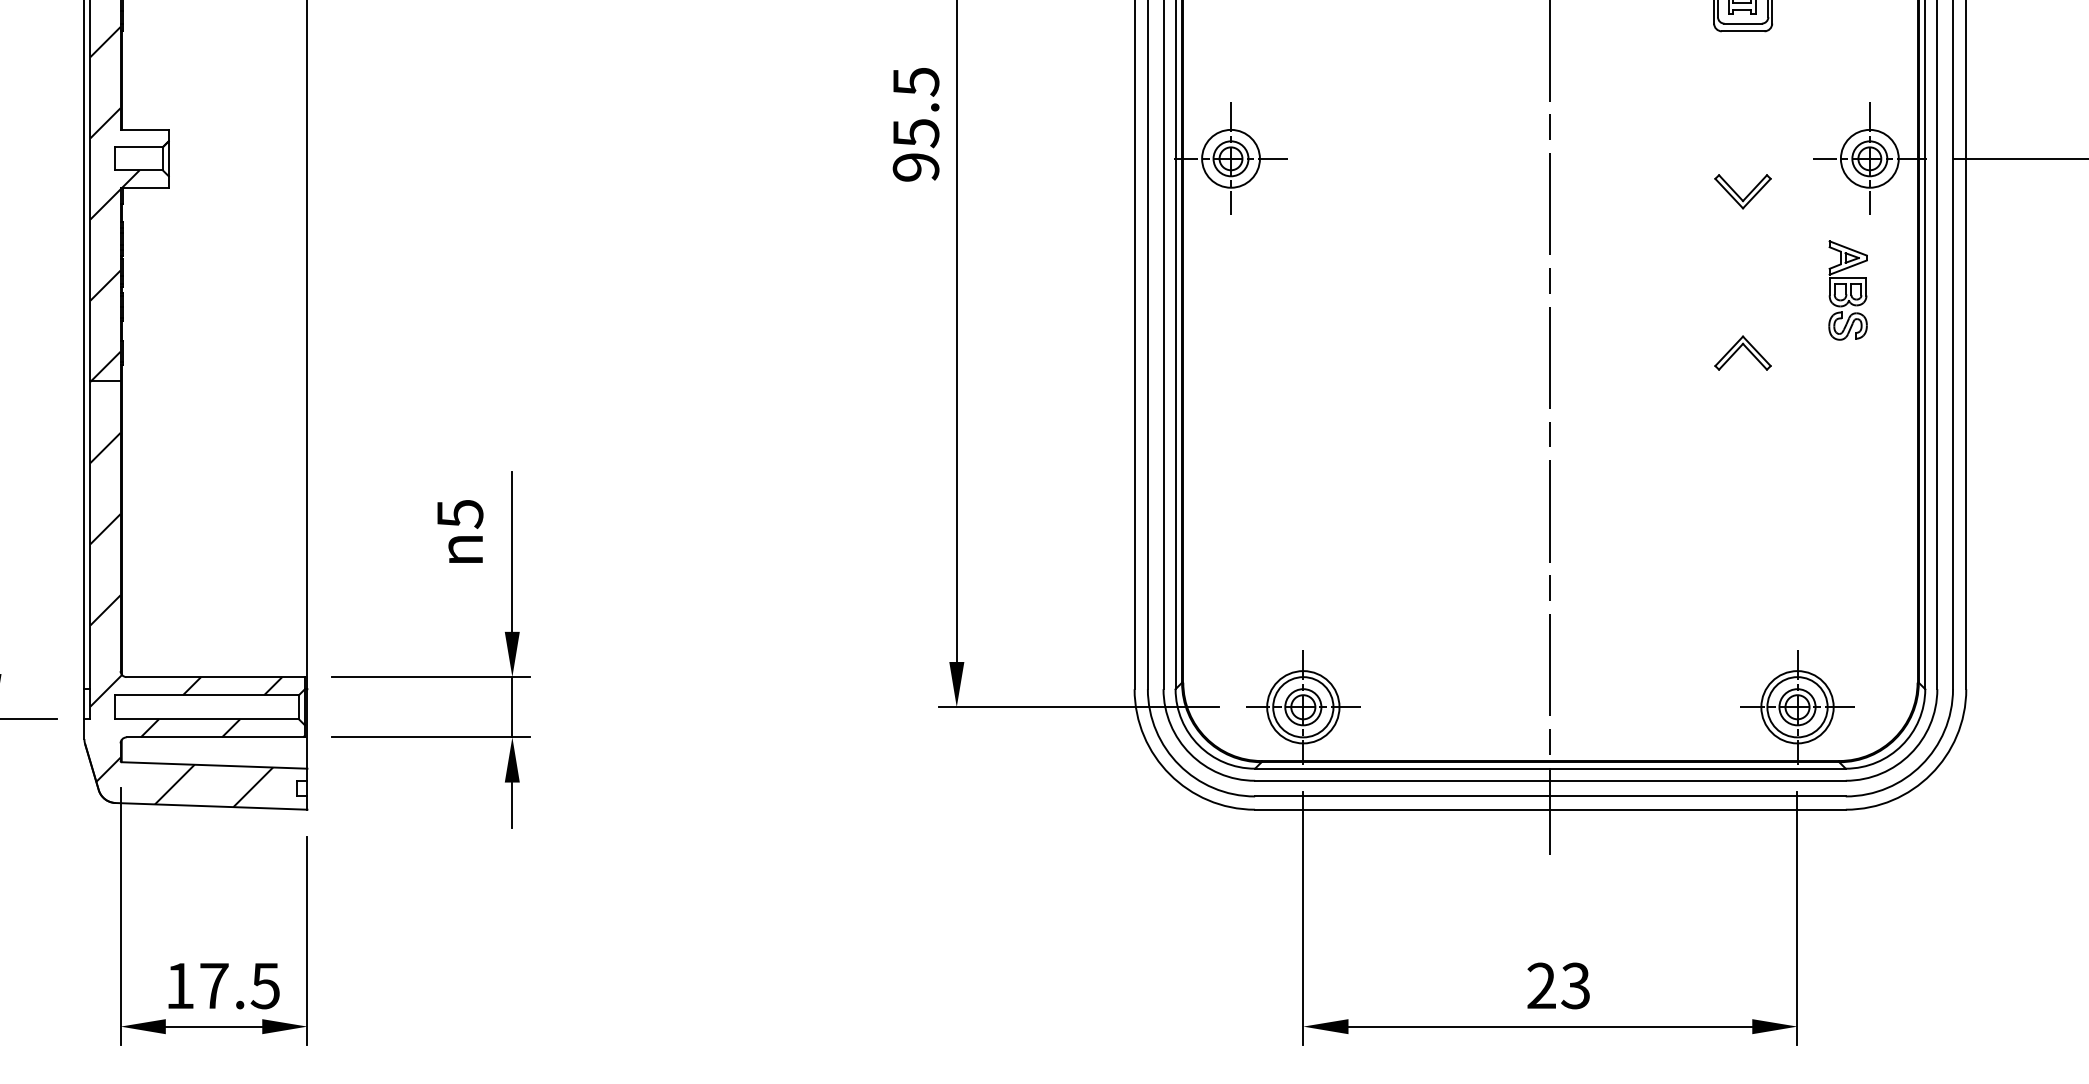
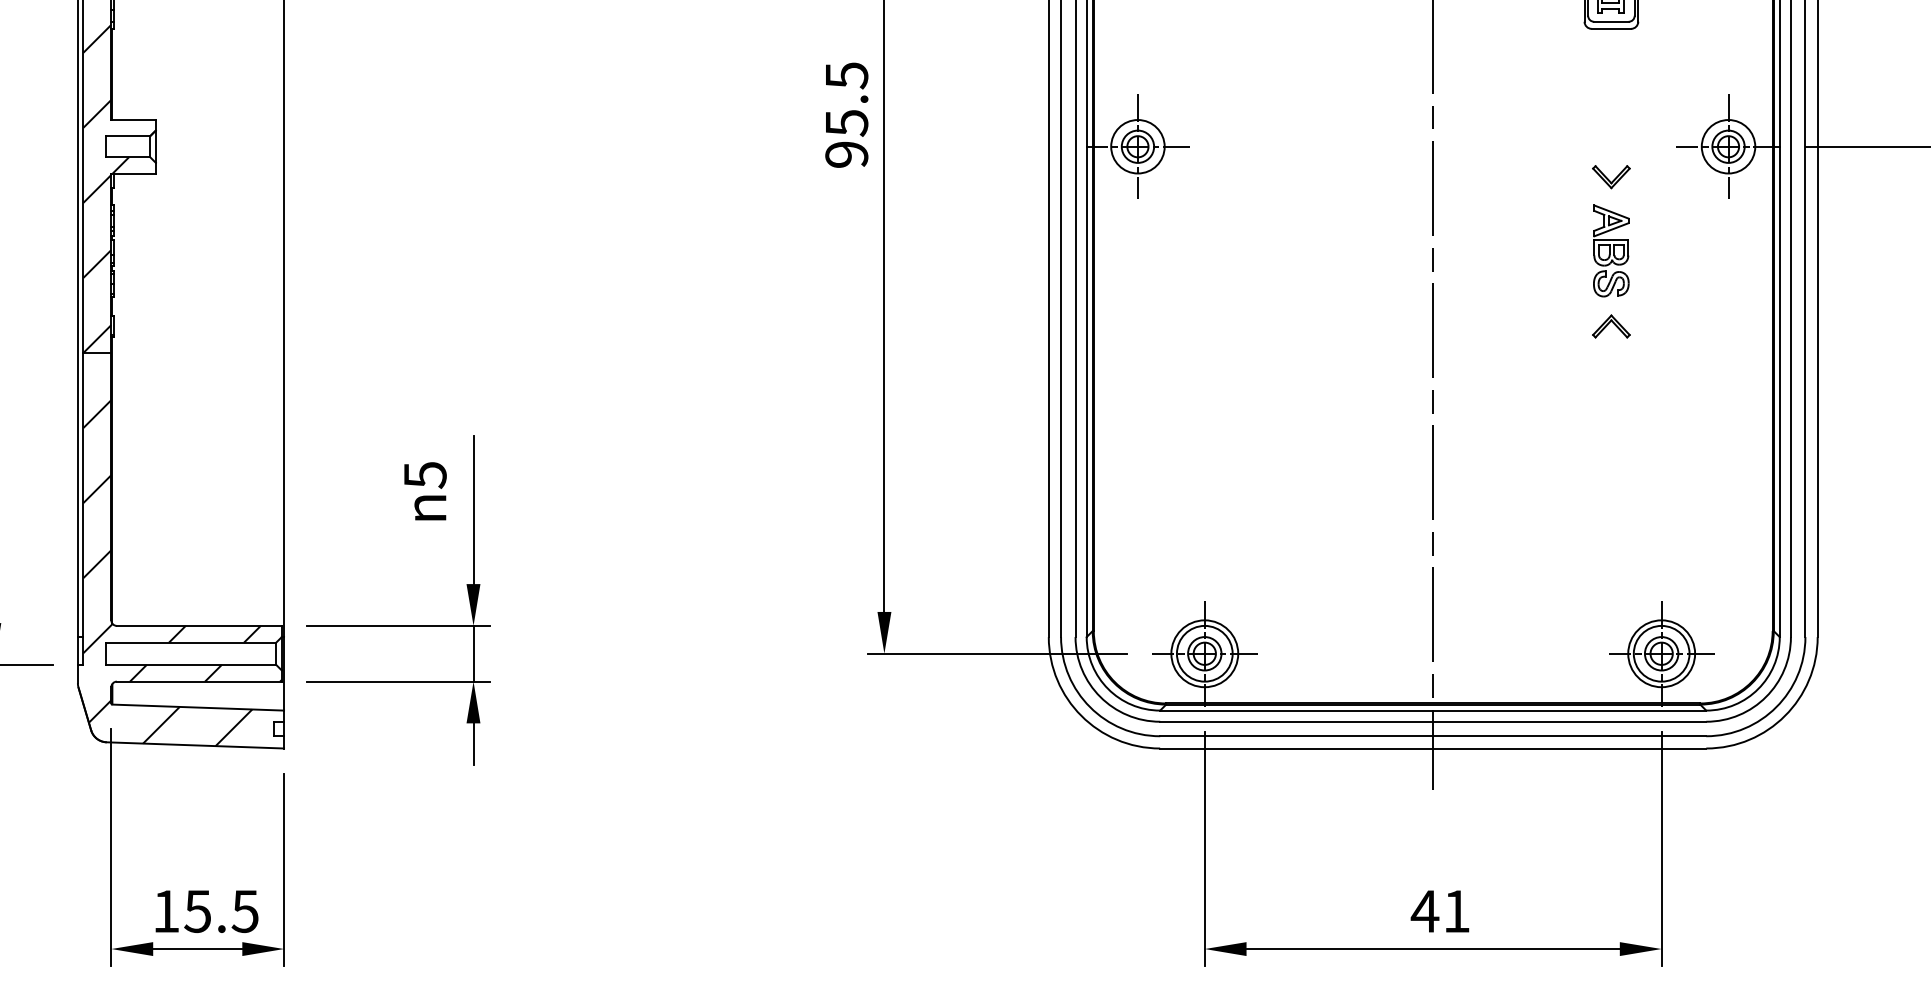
part: (1743, 191) -> (1611, 176), size x0.71
part: (1847, 290) -> (1610, 250), moved
part: (1743, 353) -> (1611, 326), size x0.71
text: (1557, 985) -> (1439, 911), 23 -> 41
text: (213, 986) -> (197, 911), 17.5 -> 15.5

